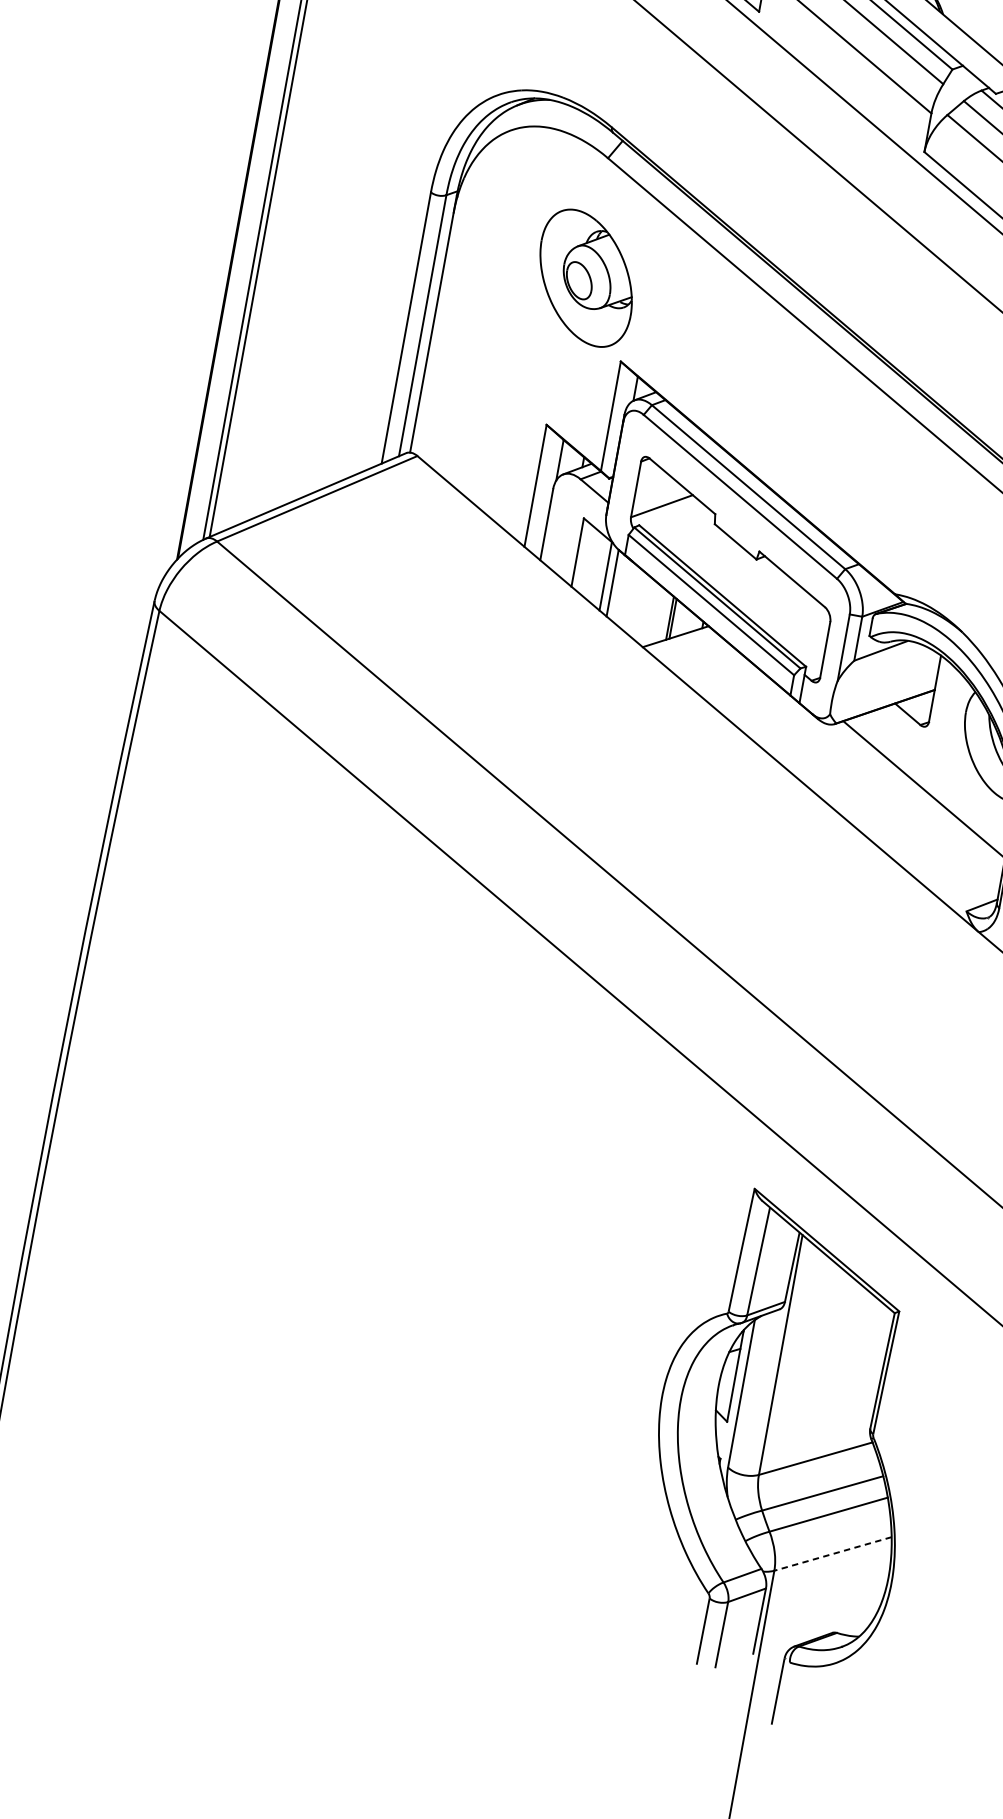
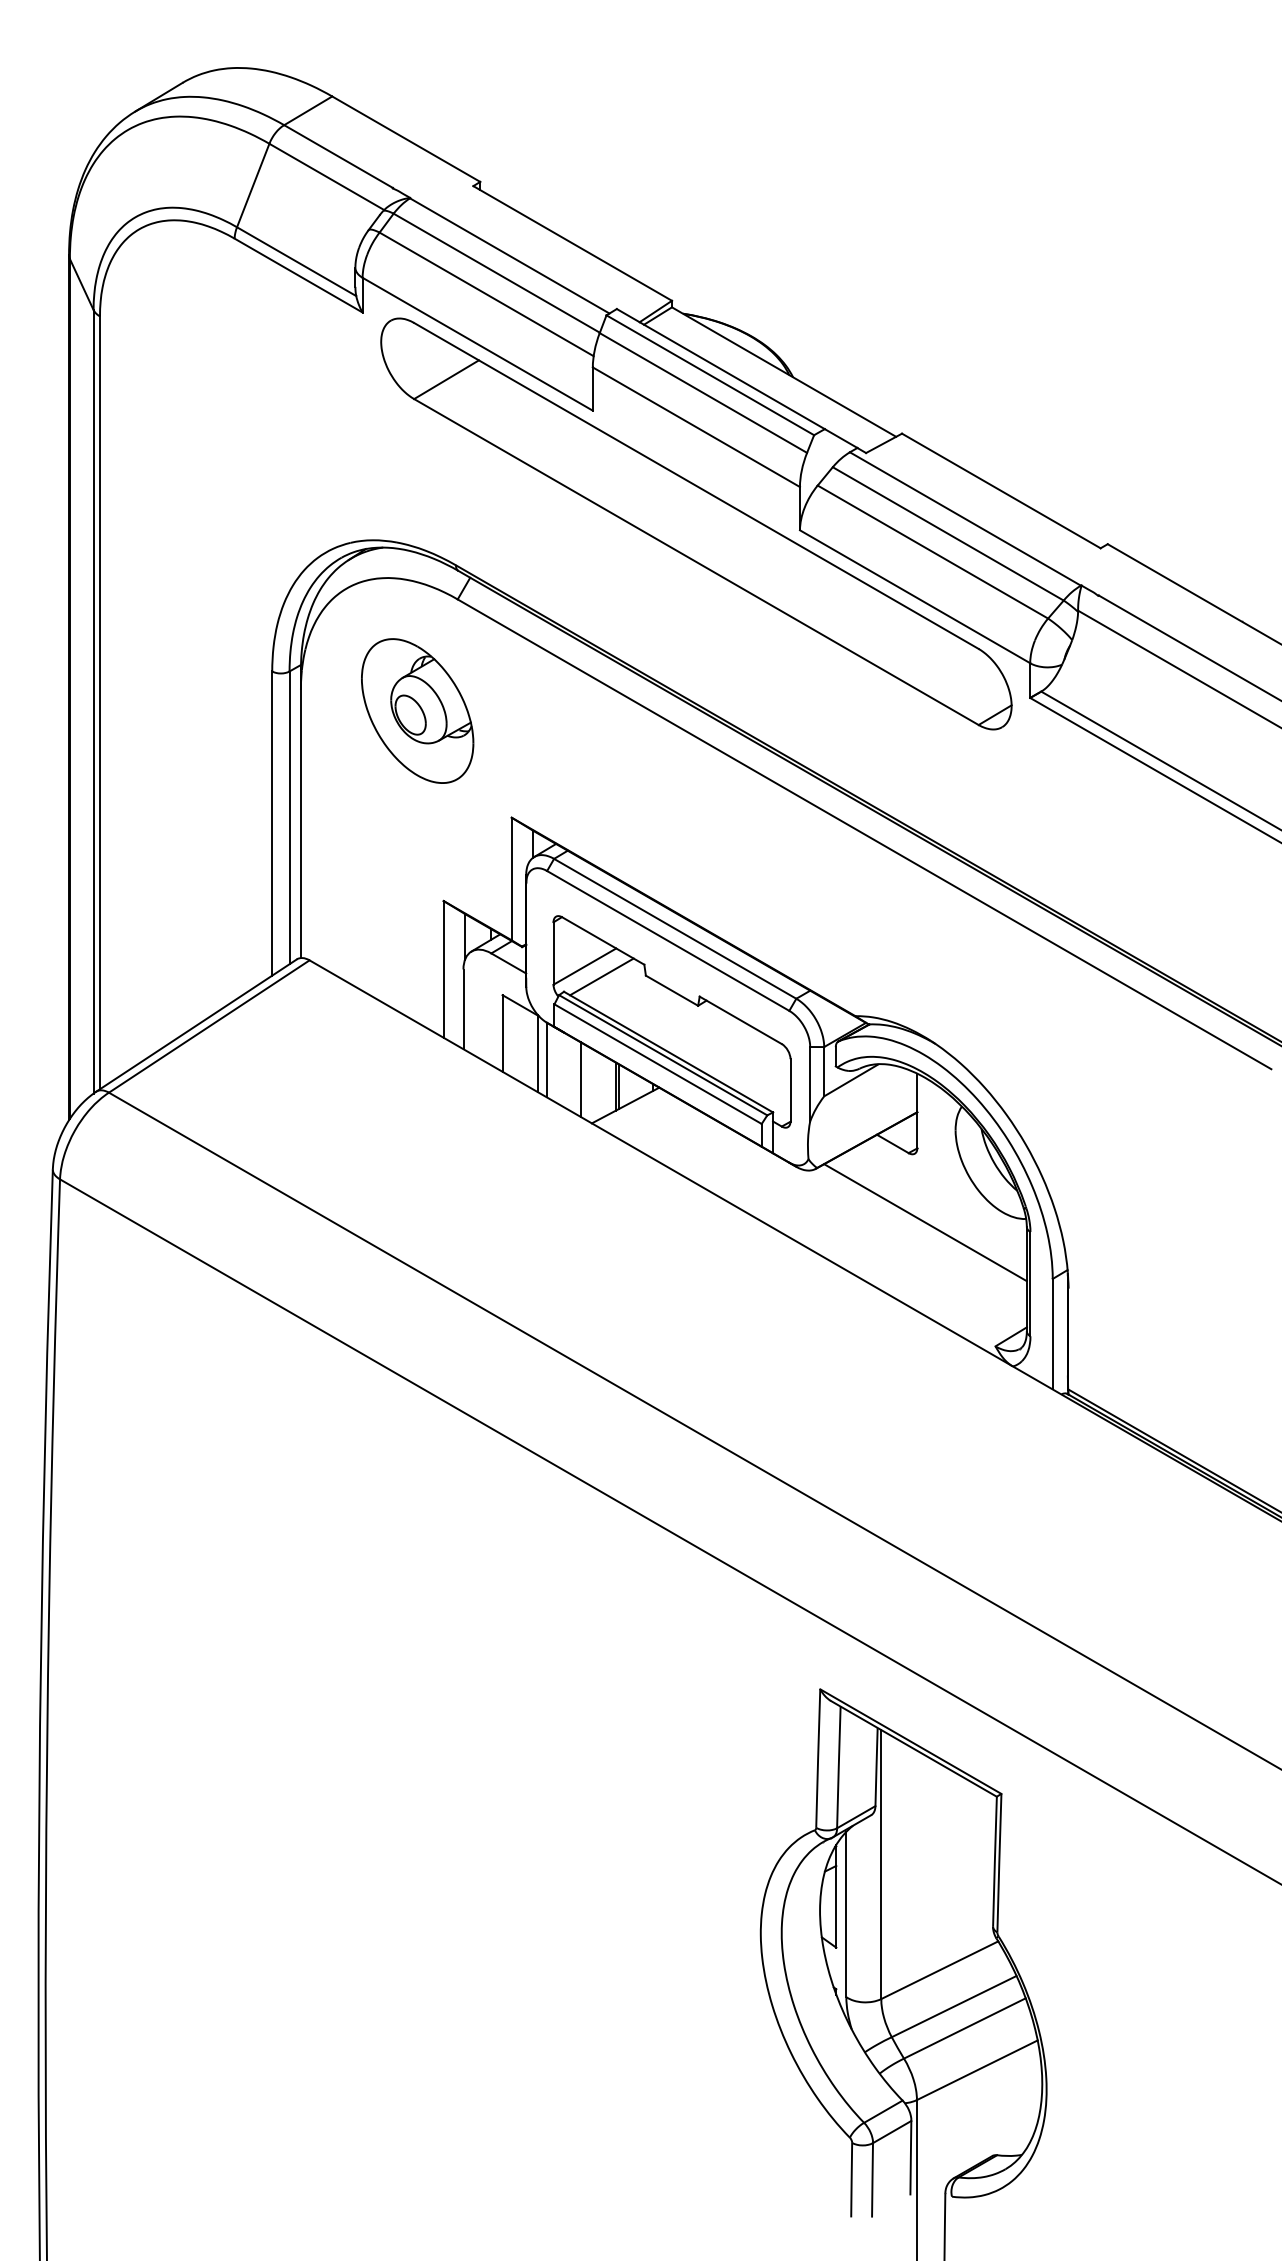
part: (586, 277) -> (417, 710), moved
line: (675, 517) -> (601, 976), added
line: (639, 606) -> (580, 1079), added
line: (832, 1554) -> (976, 2070), dashed -> solid

